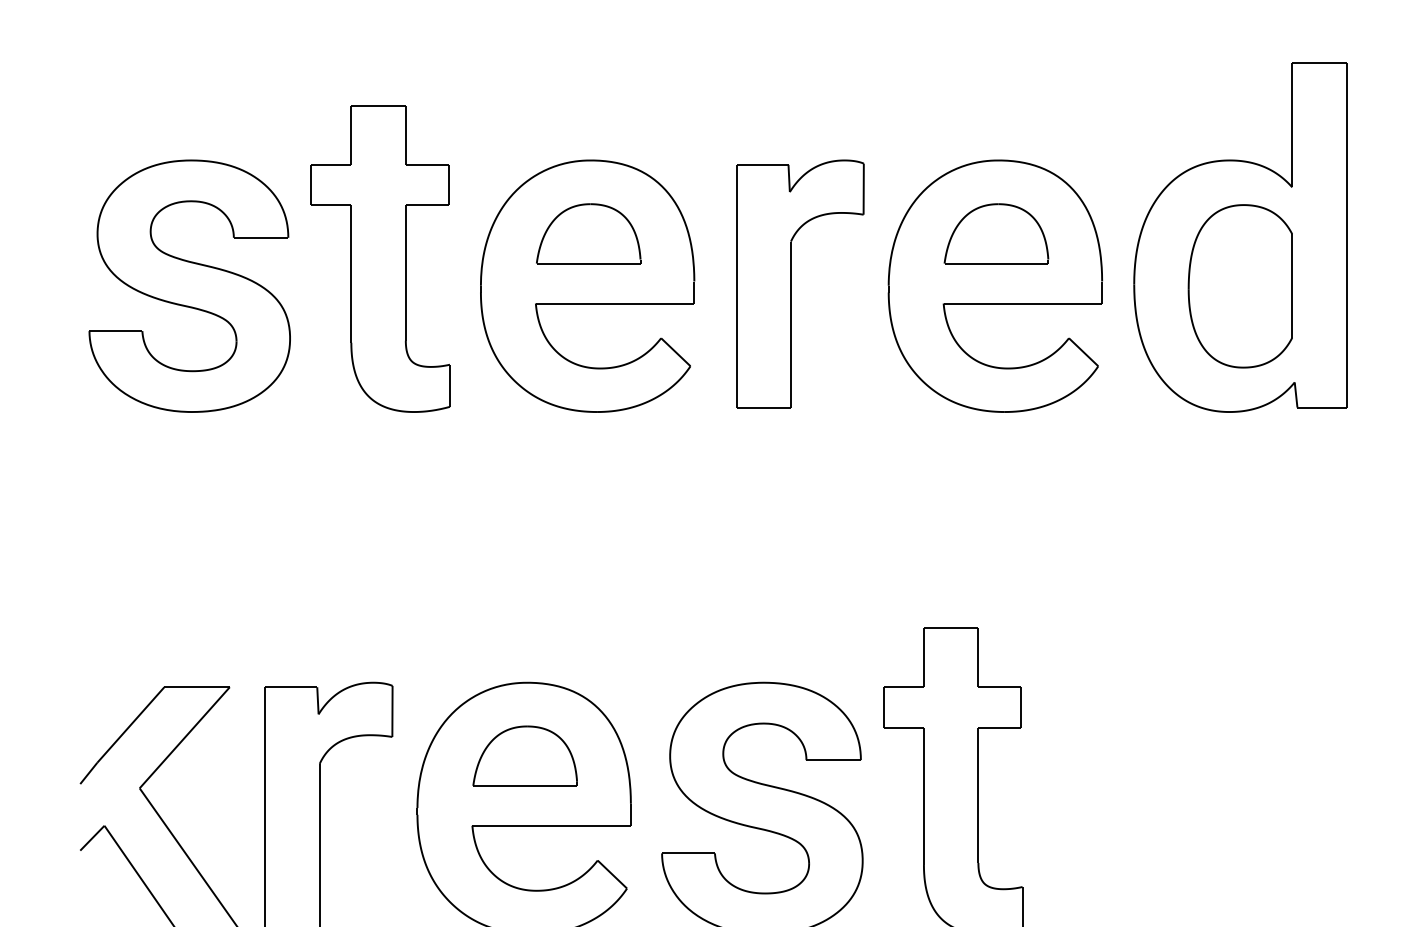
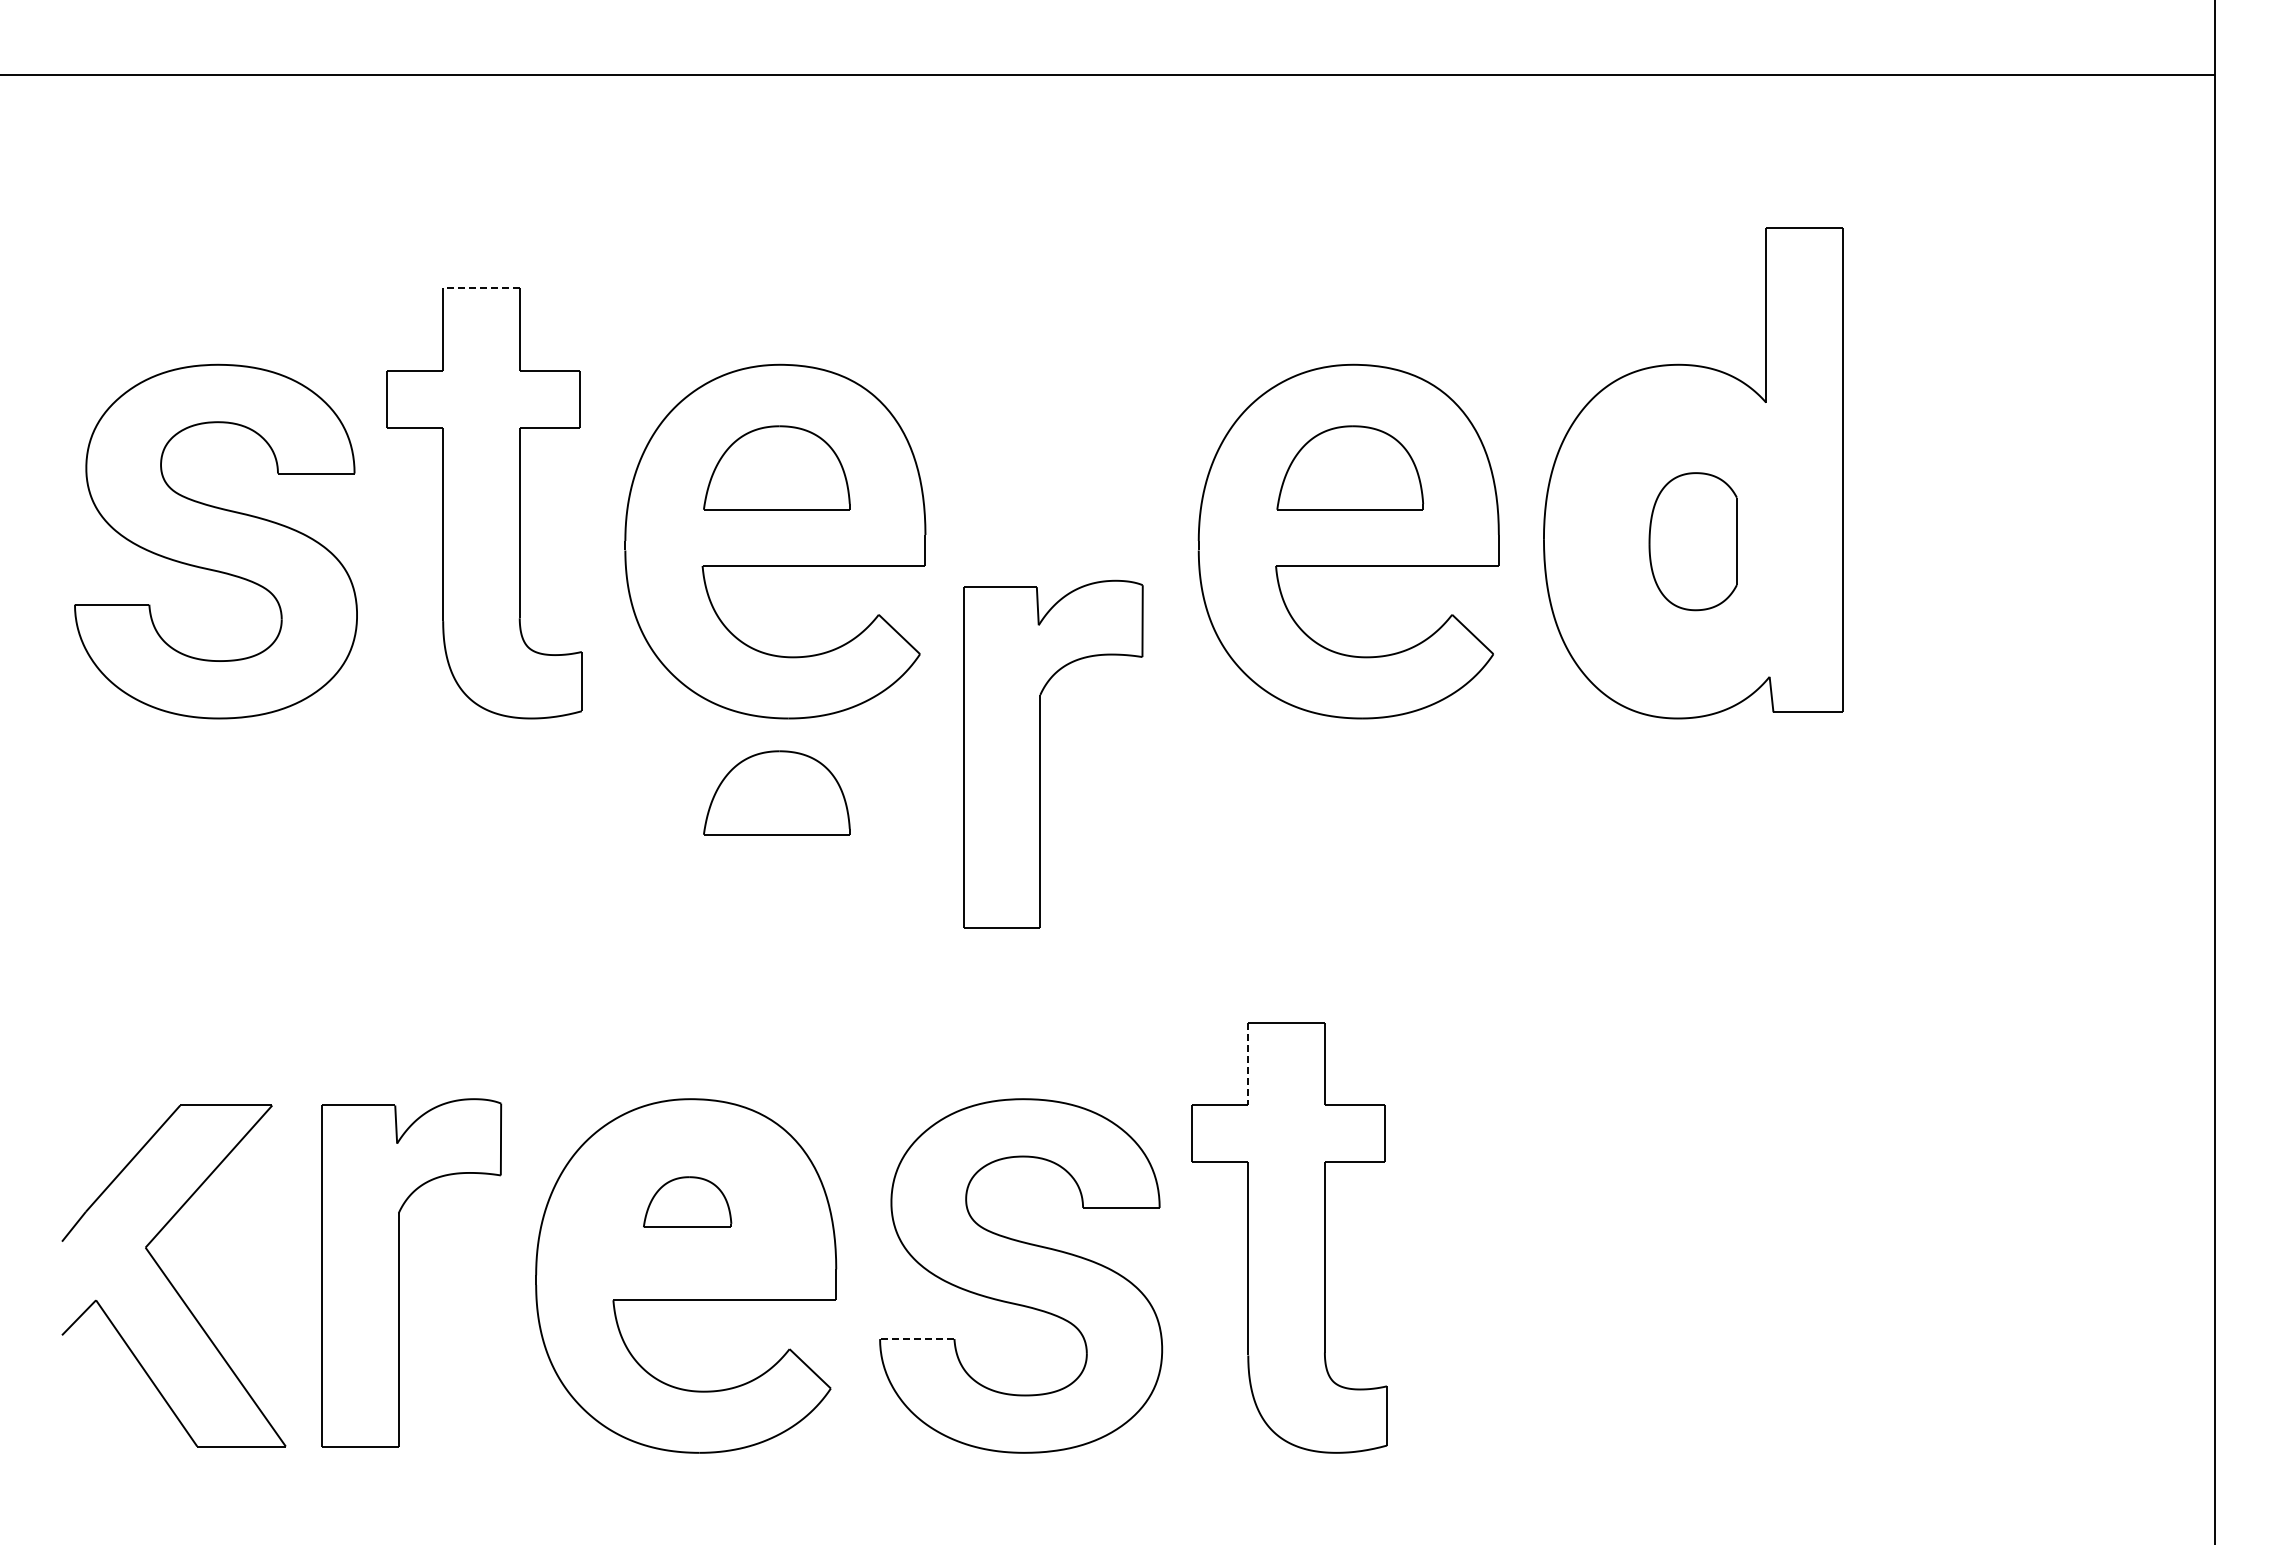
line: (377, 106) -> (480, 288), solid -> dashed
part: (791, 283) -> (1040, 753), moved
part: (1239, 286) -> (1692, 541), size x0.6
part: (588, 464) -> (776, 792), added
line: (924, 658) -> (1248, 1064), solid -> dashed
part: (525, 755) -> (687, 1201), size x0.6
line: (687, 853) -> (916, 1339), solid -> dashed

